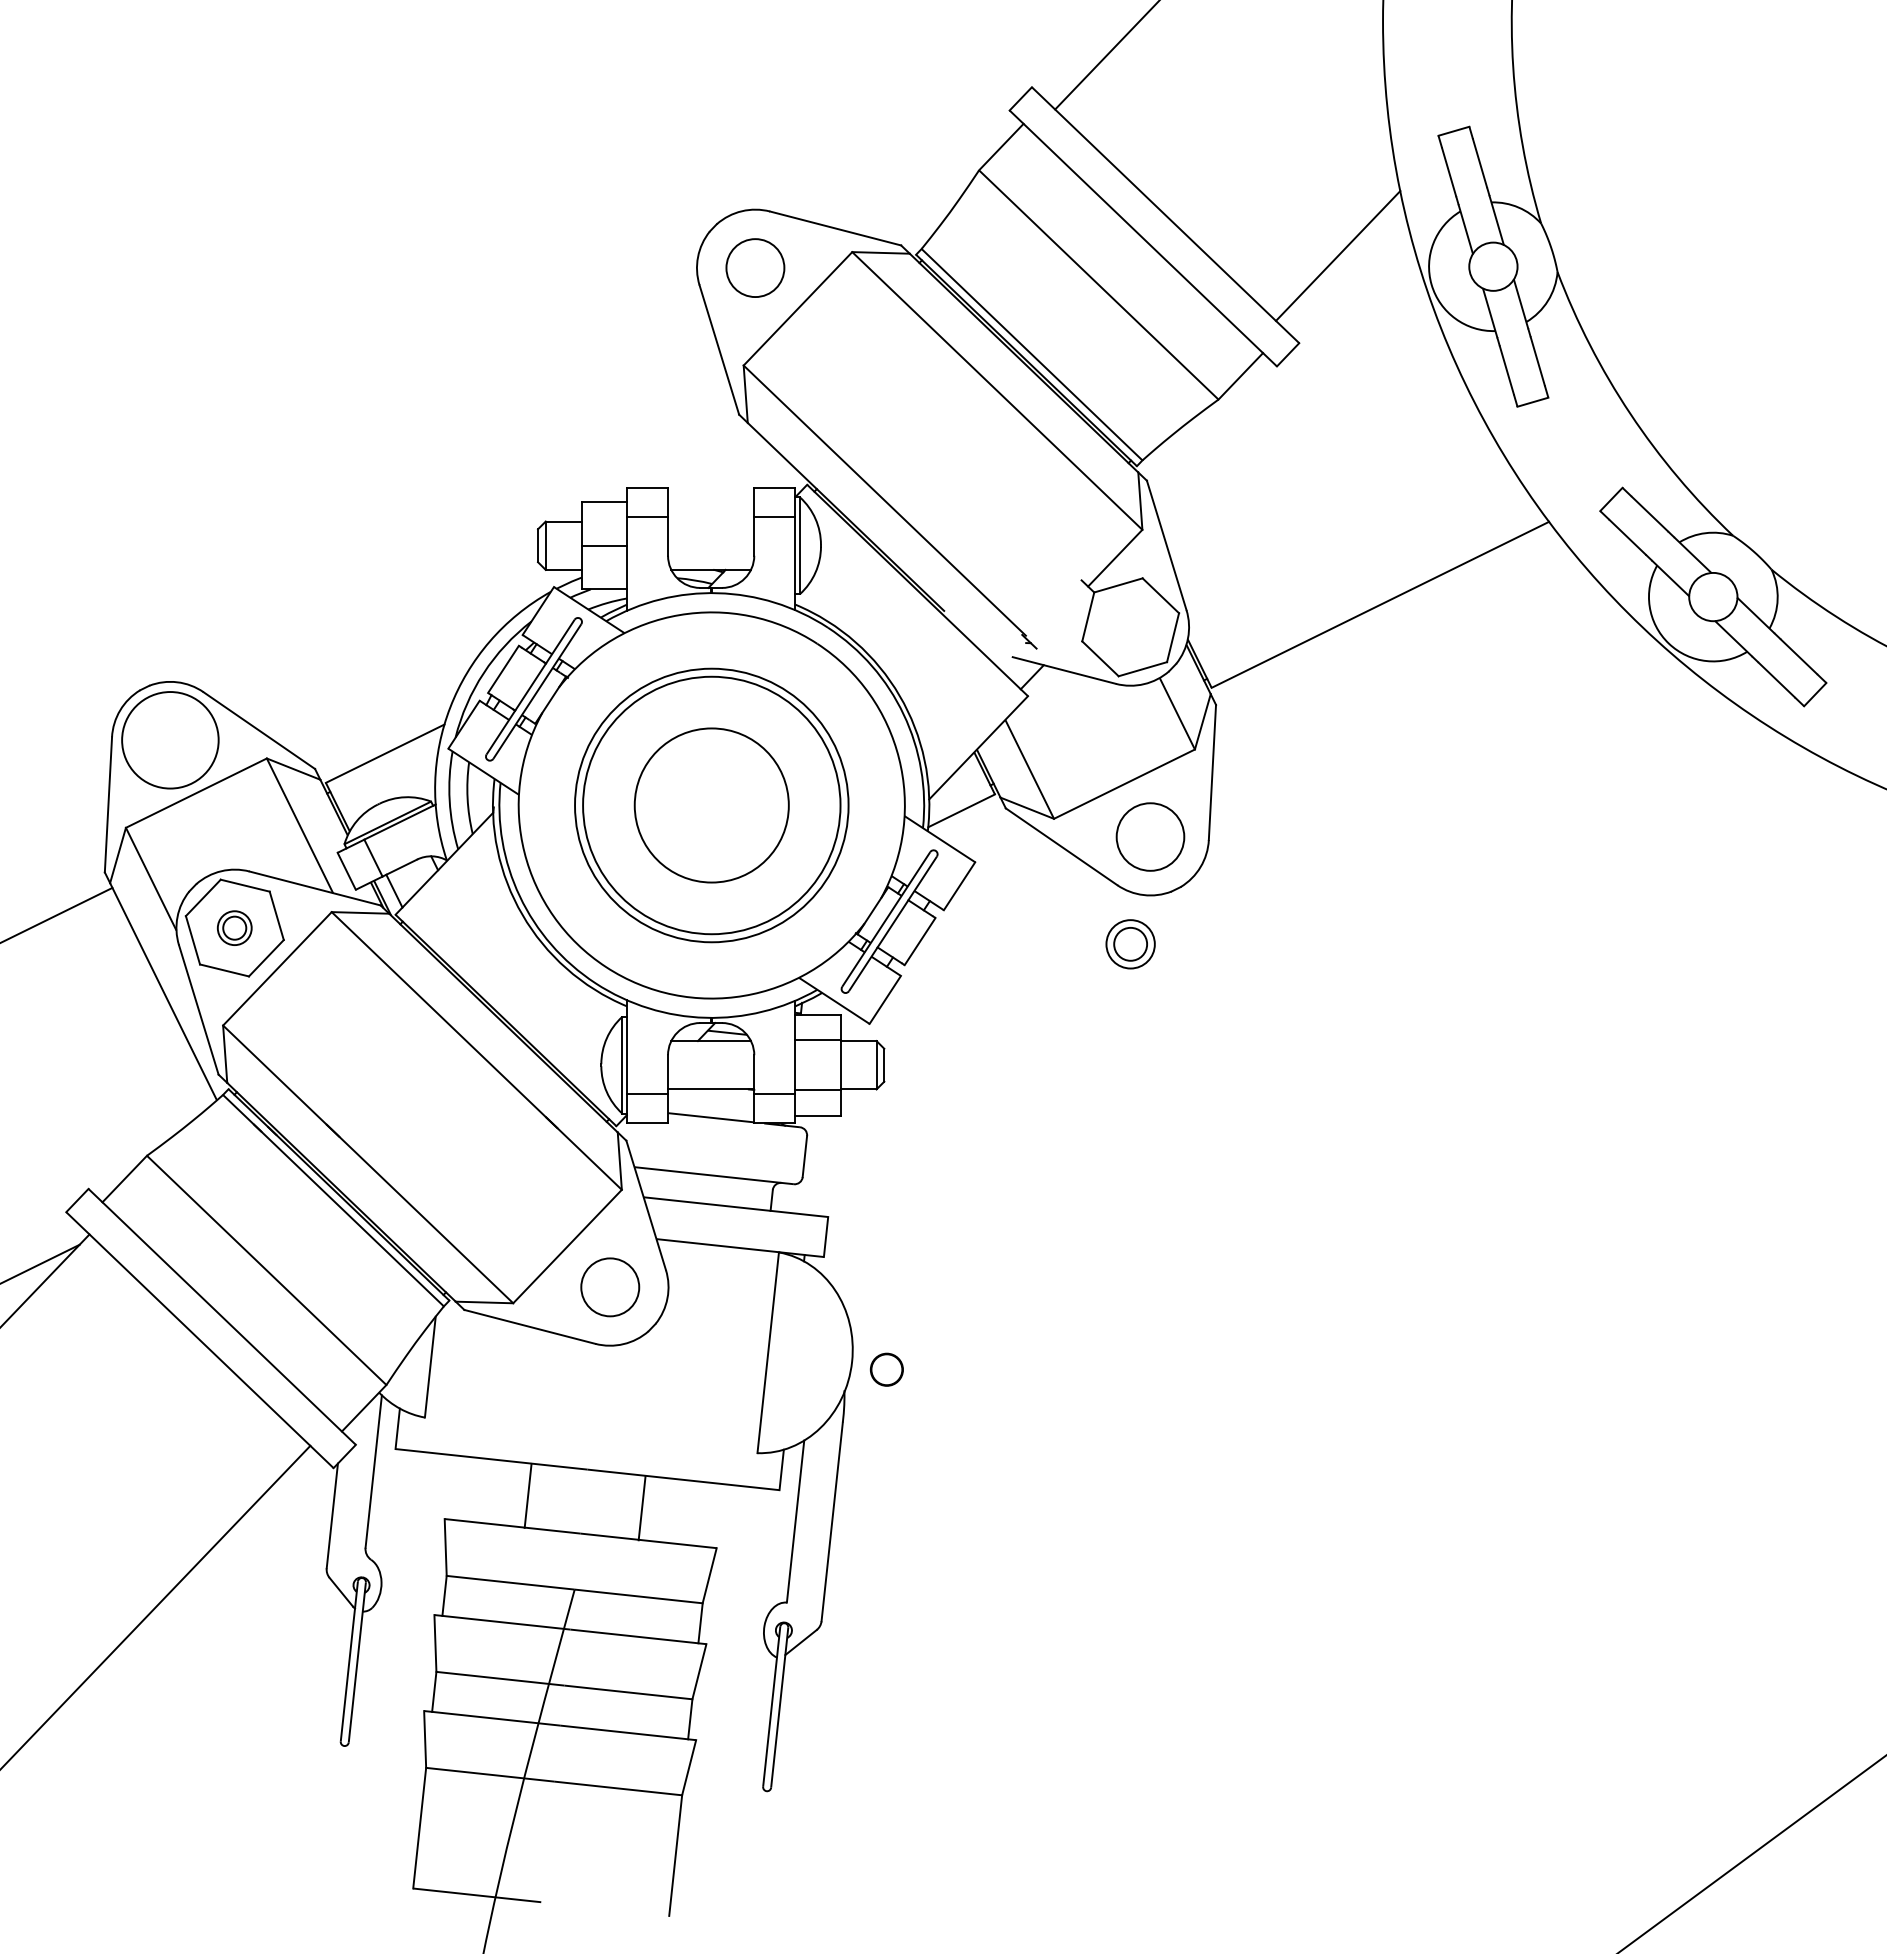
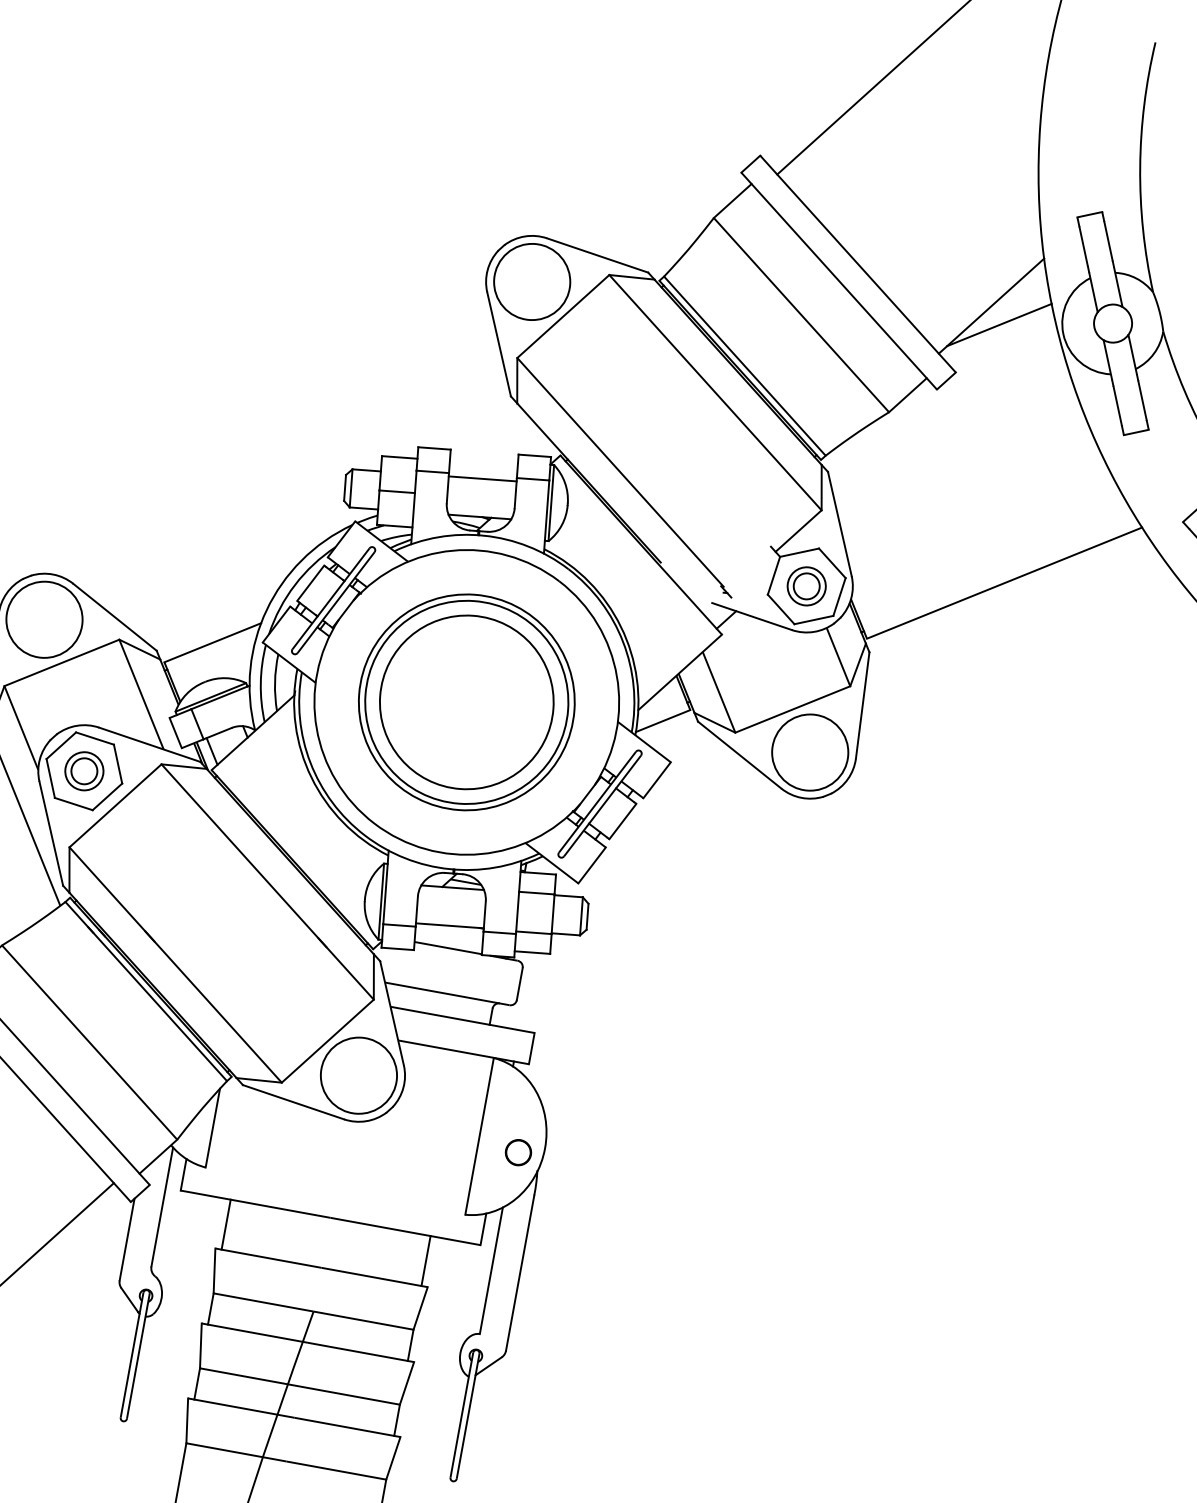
circle: (755, 267) -> (532, 281), size x1.67
line: (1349, 278) -> (999, 324), added
line: (711, 521) -> (482, 478), added
circle: (711, 805) -> (466, 702), size x1.43
circle: (1150, 836) -> (810, 752), size x1.43
part: (234, 928) -> (84, 771), size x1.43
part: (1130, 944) -> (806, 586), moved
circle: (610, 1287) -> (359, 1075), size x1.67
circle: (886, 1369) -> (518, 1152), moved
line: (527, 1495) -> (225, 1224), moved
line: (641, 1508) -> (425, 1261), moved

